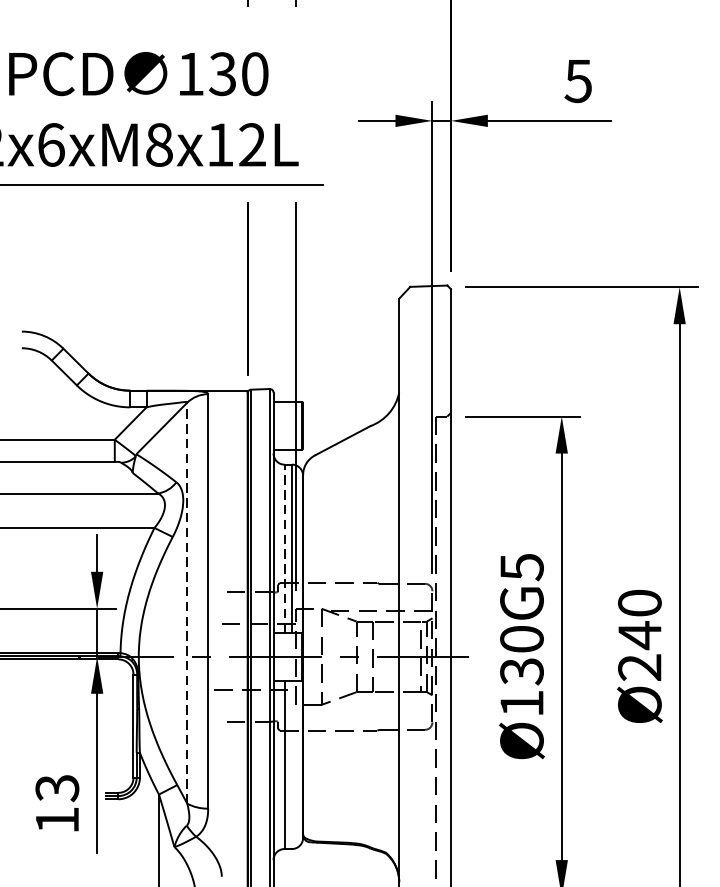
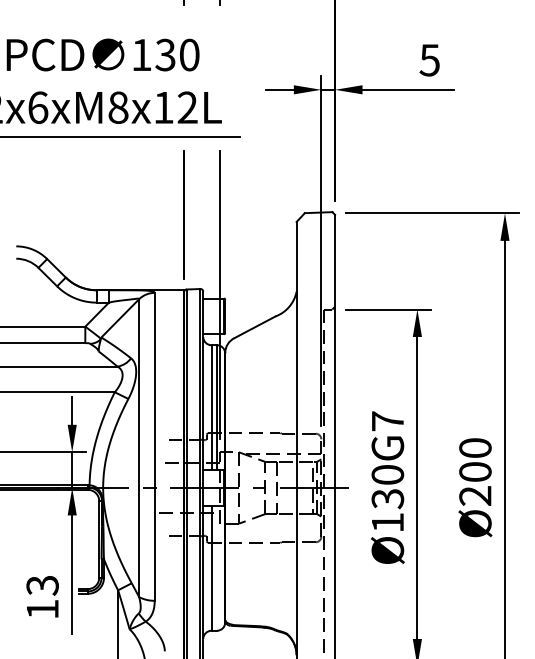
line: (284, 548) -> (211, 407), dashed -> solid
text: (522, 567) -> (388, 421), G5 -> G7
line: (187, 603) -> (139, 448), dashed -> solid
text: (639, 635) -> (475, 472), Ø240 -> Ø200

